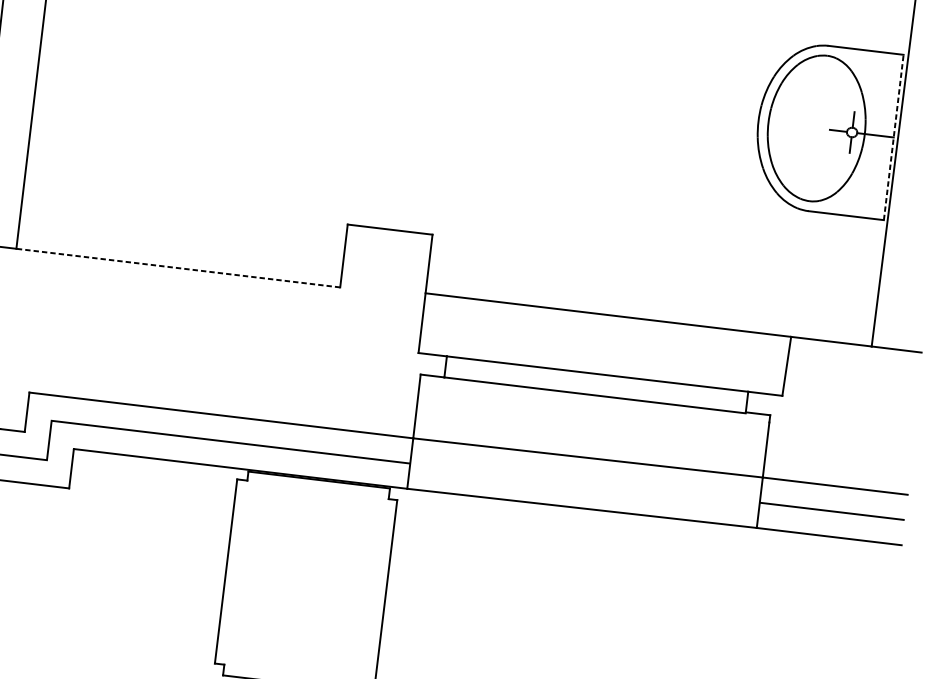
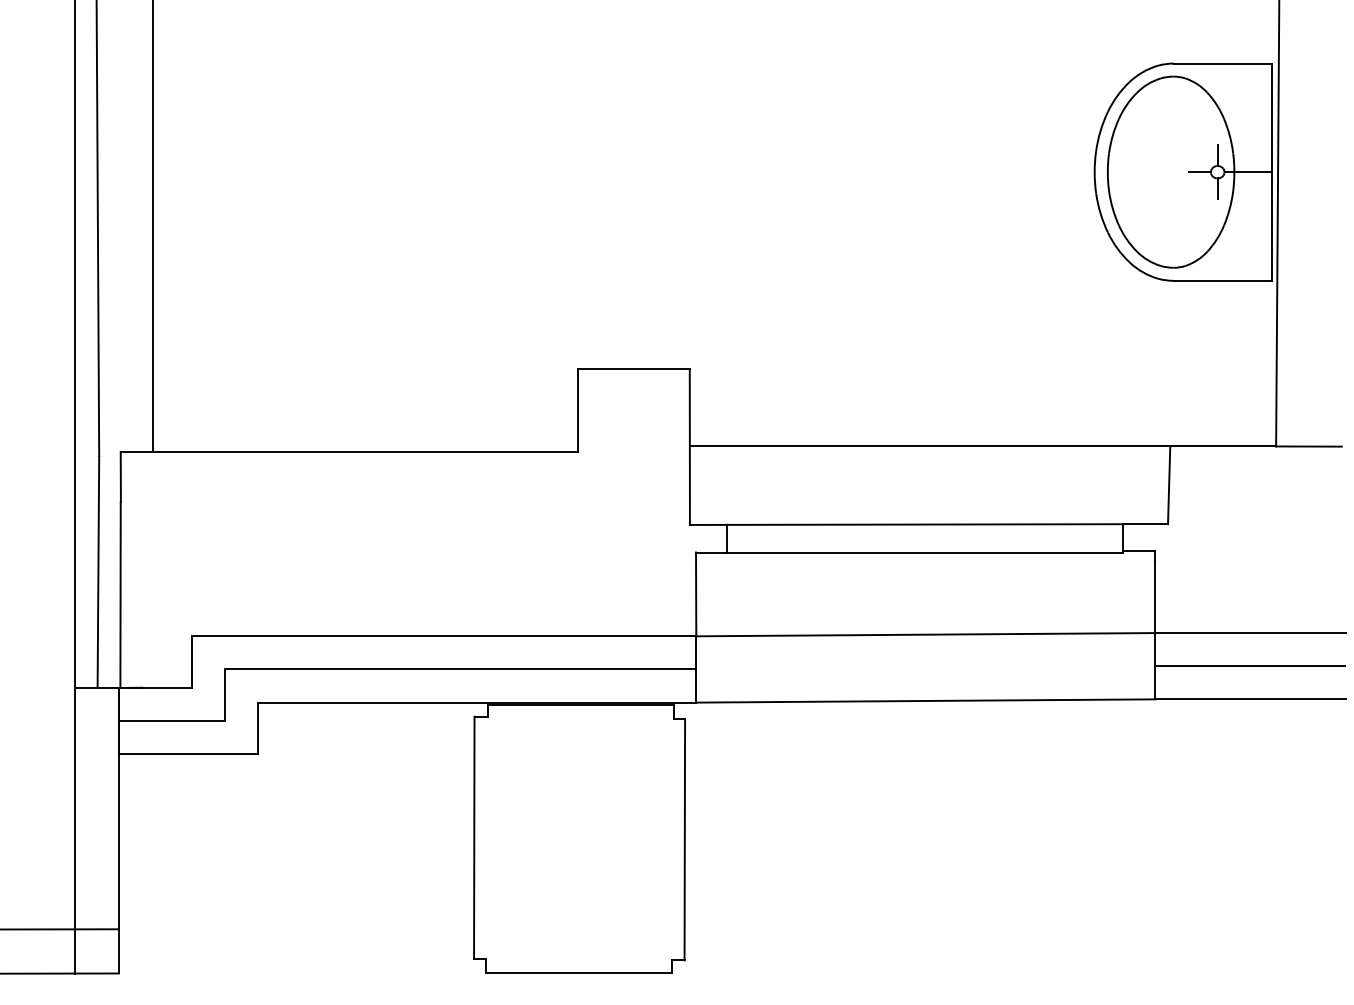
line: (893, 137) -> (1272, 172), dashed -> solid
line: (178, 268) -> (365, 452), dashed -> solid

